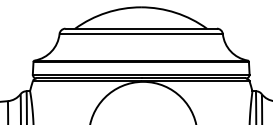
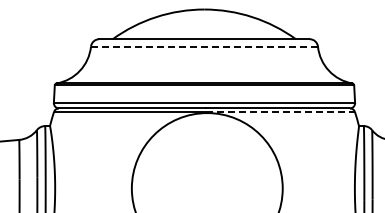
line: (141, 33) -> (204, 46), solid -> dashed
line: (195, 81) -> (280, 112), solid -> dashed

